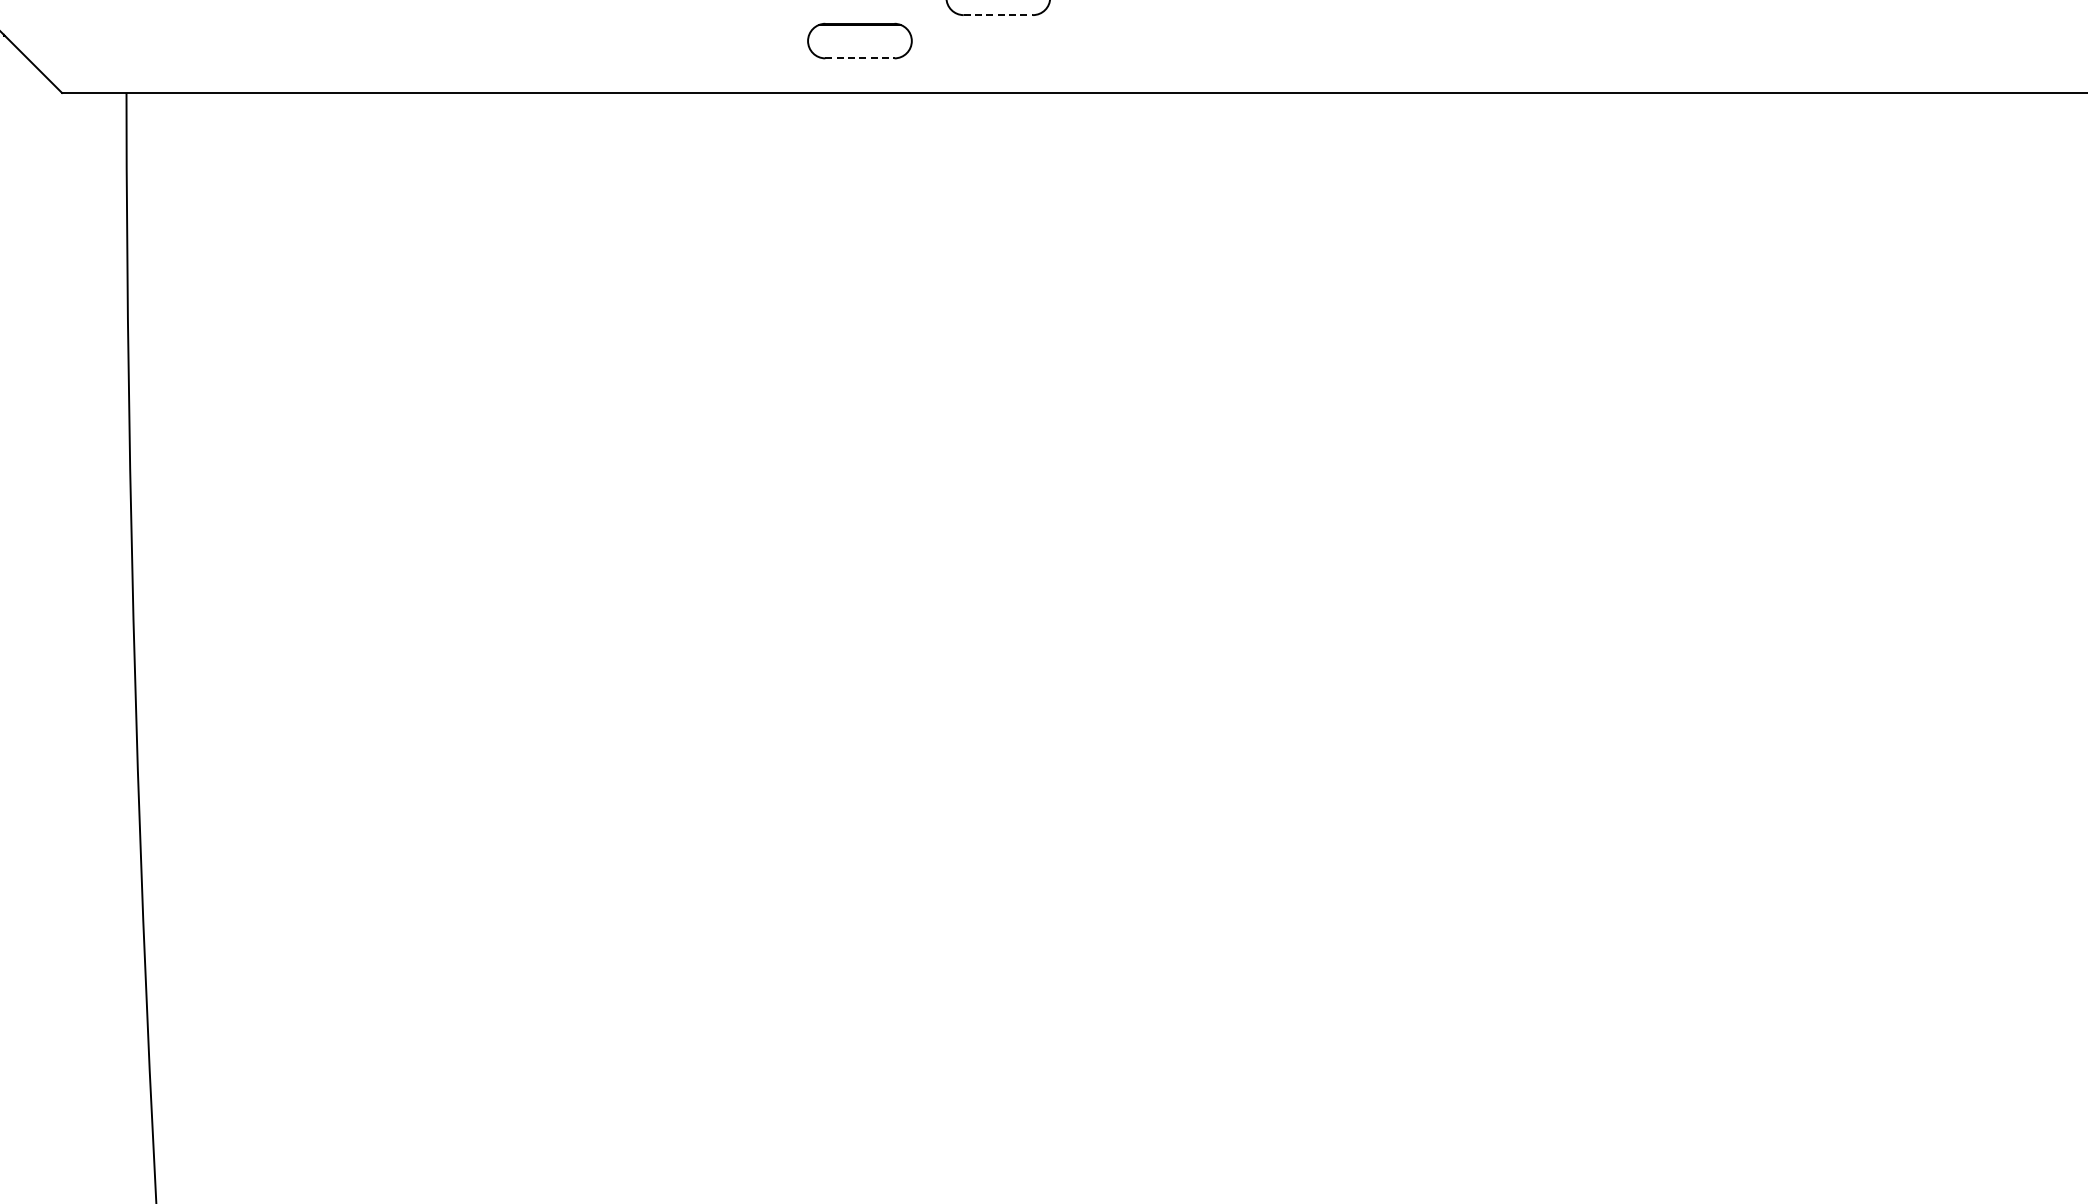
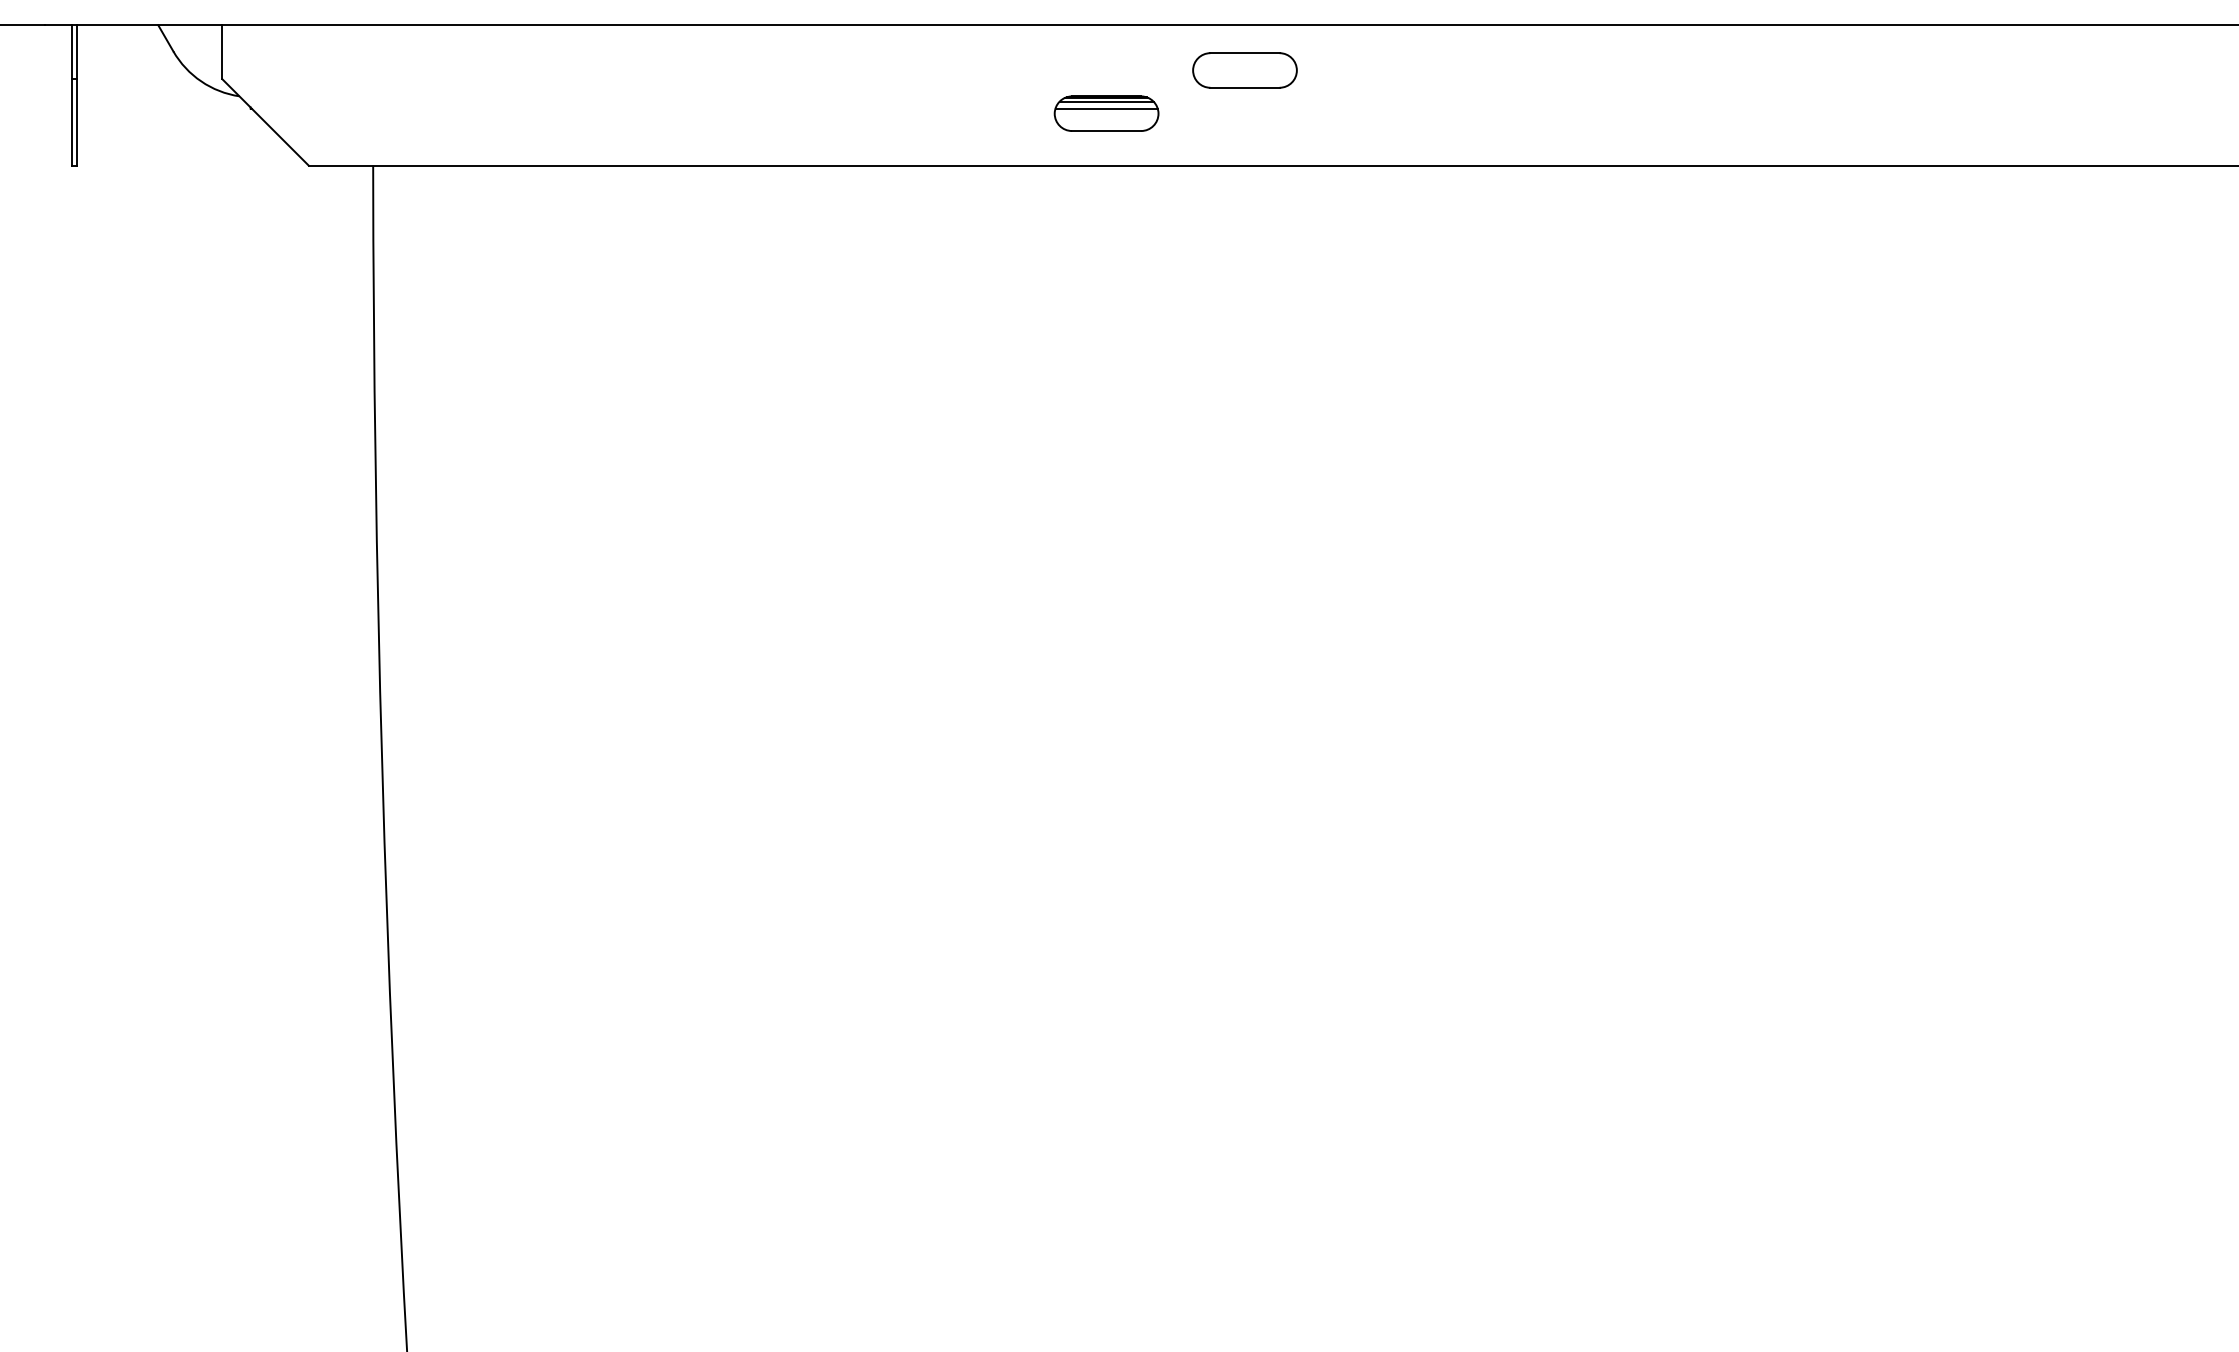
line: (998, 14) -> (1245, 87), dashed -> solid
line: (859, 28) -> (1106, 101), added
line: (859, 35) -> (1106, 108), added
line: (859, 58) -> (1106, 131), dashed -> solid

